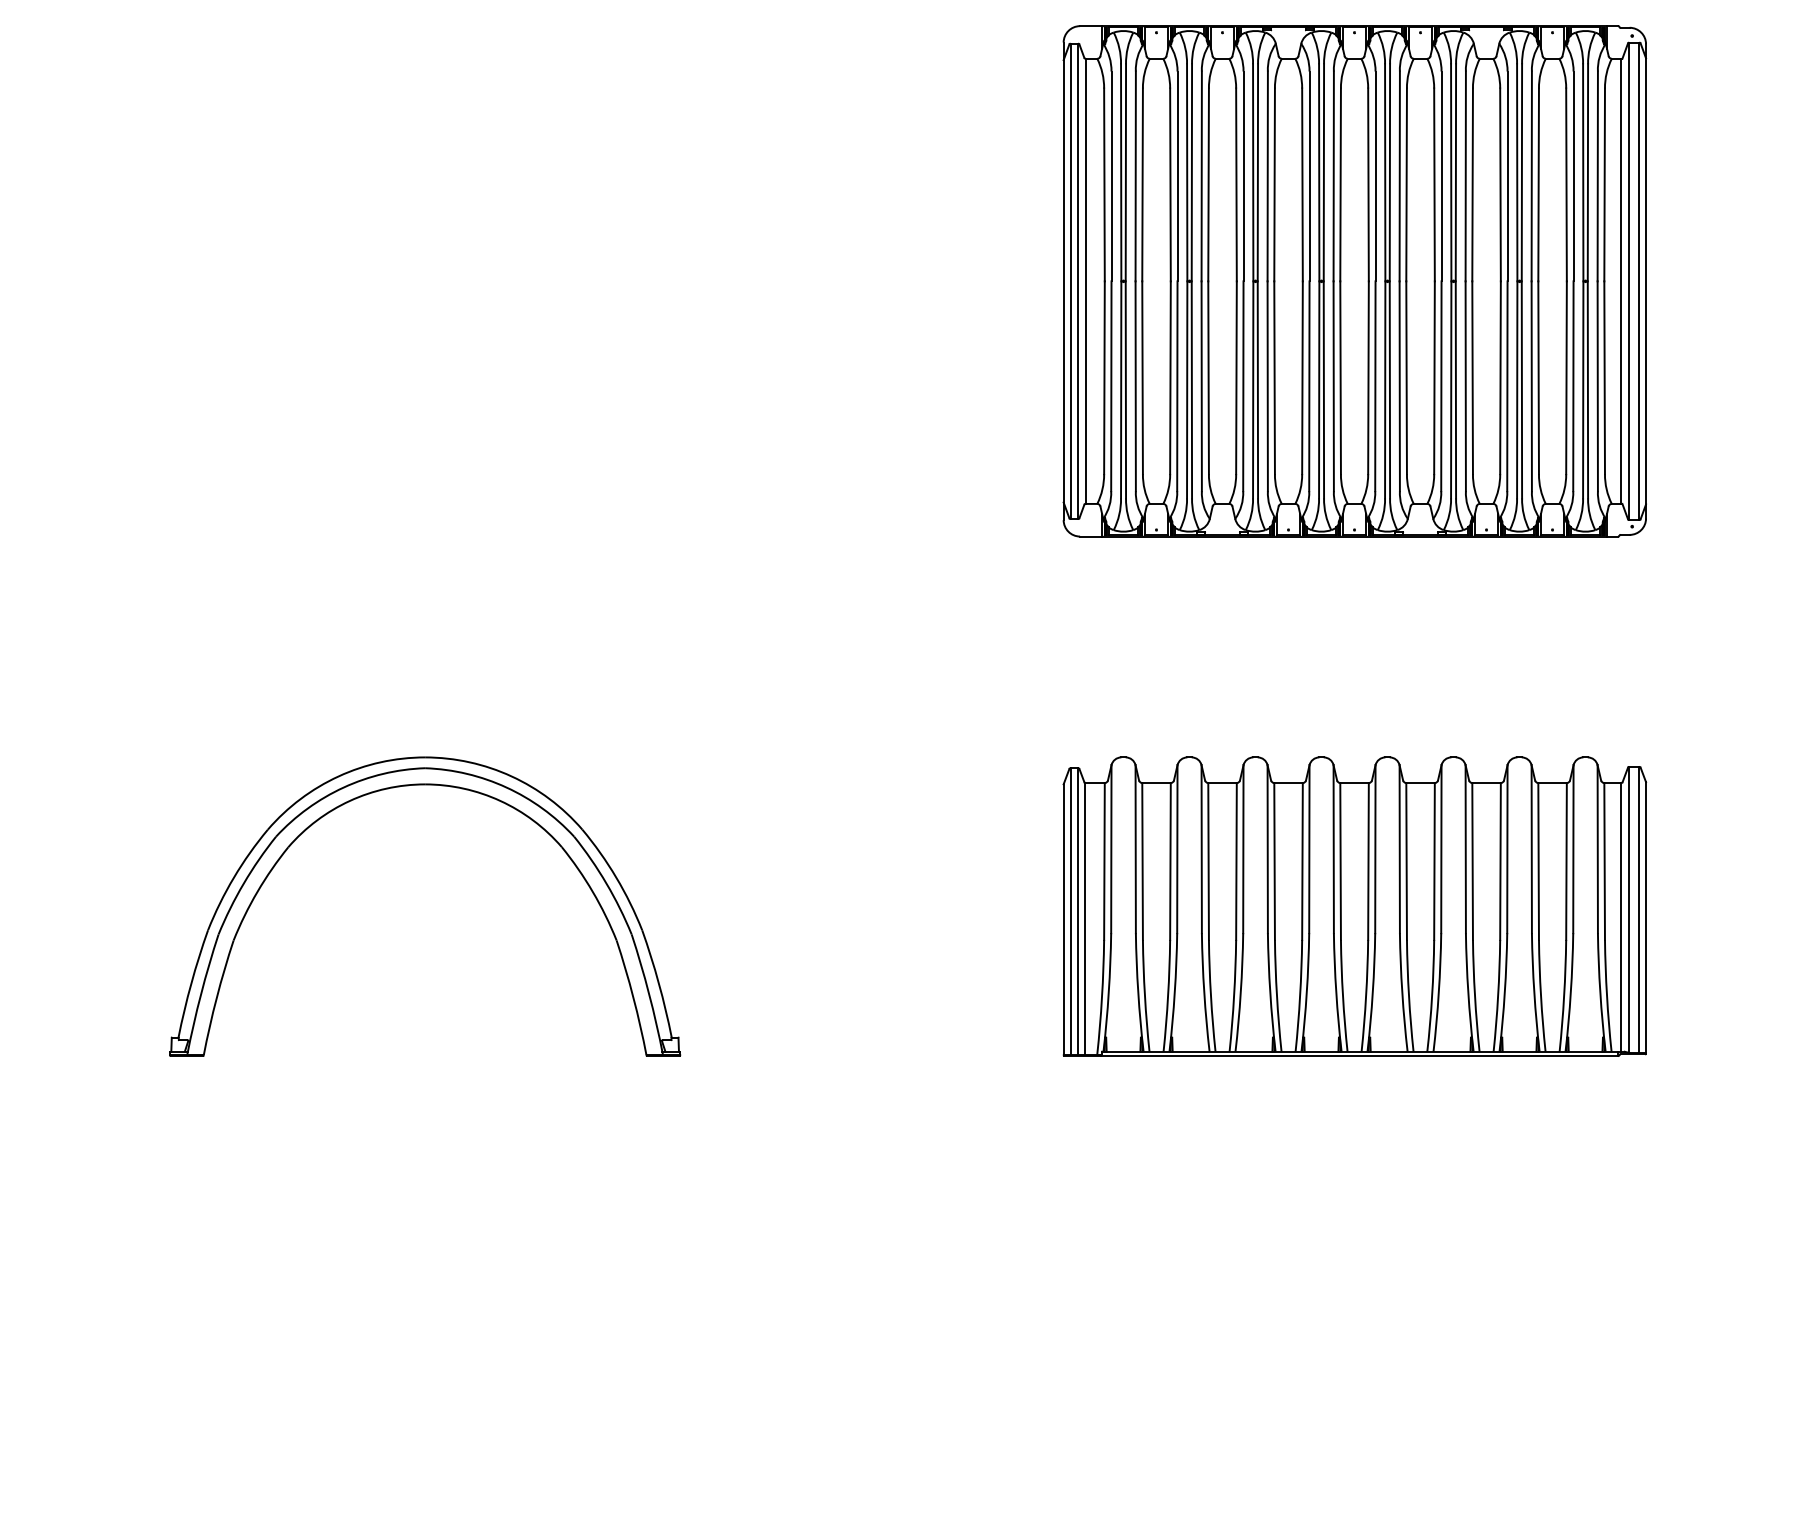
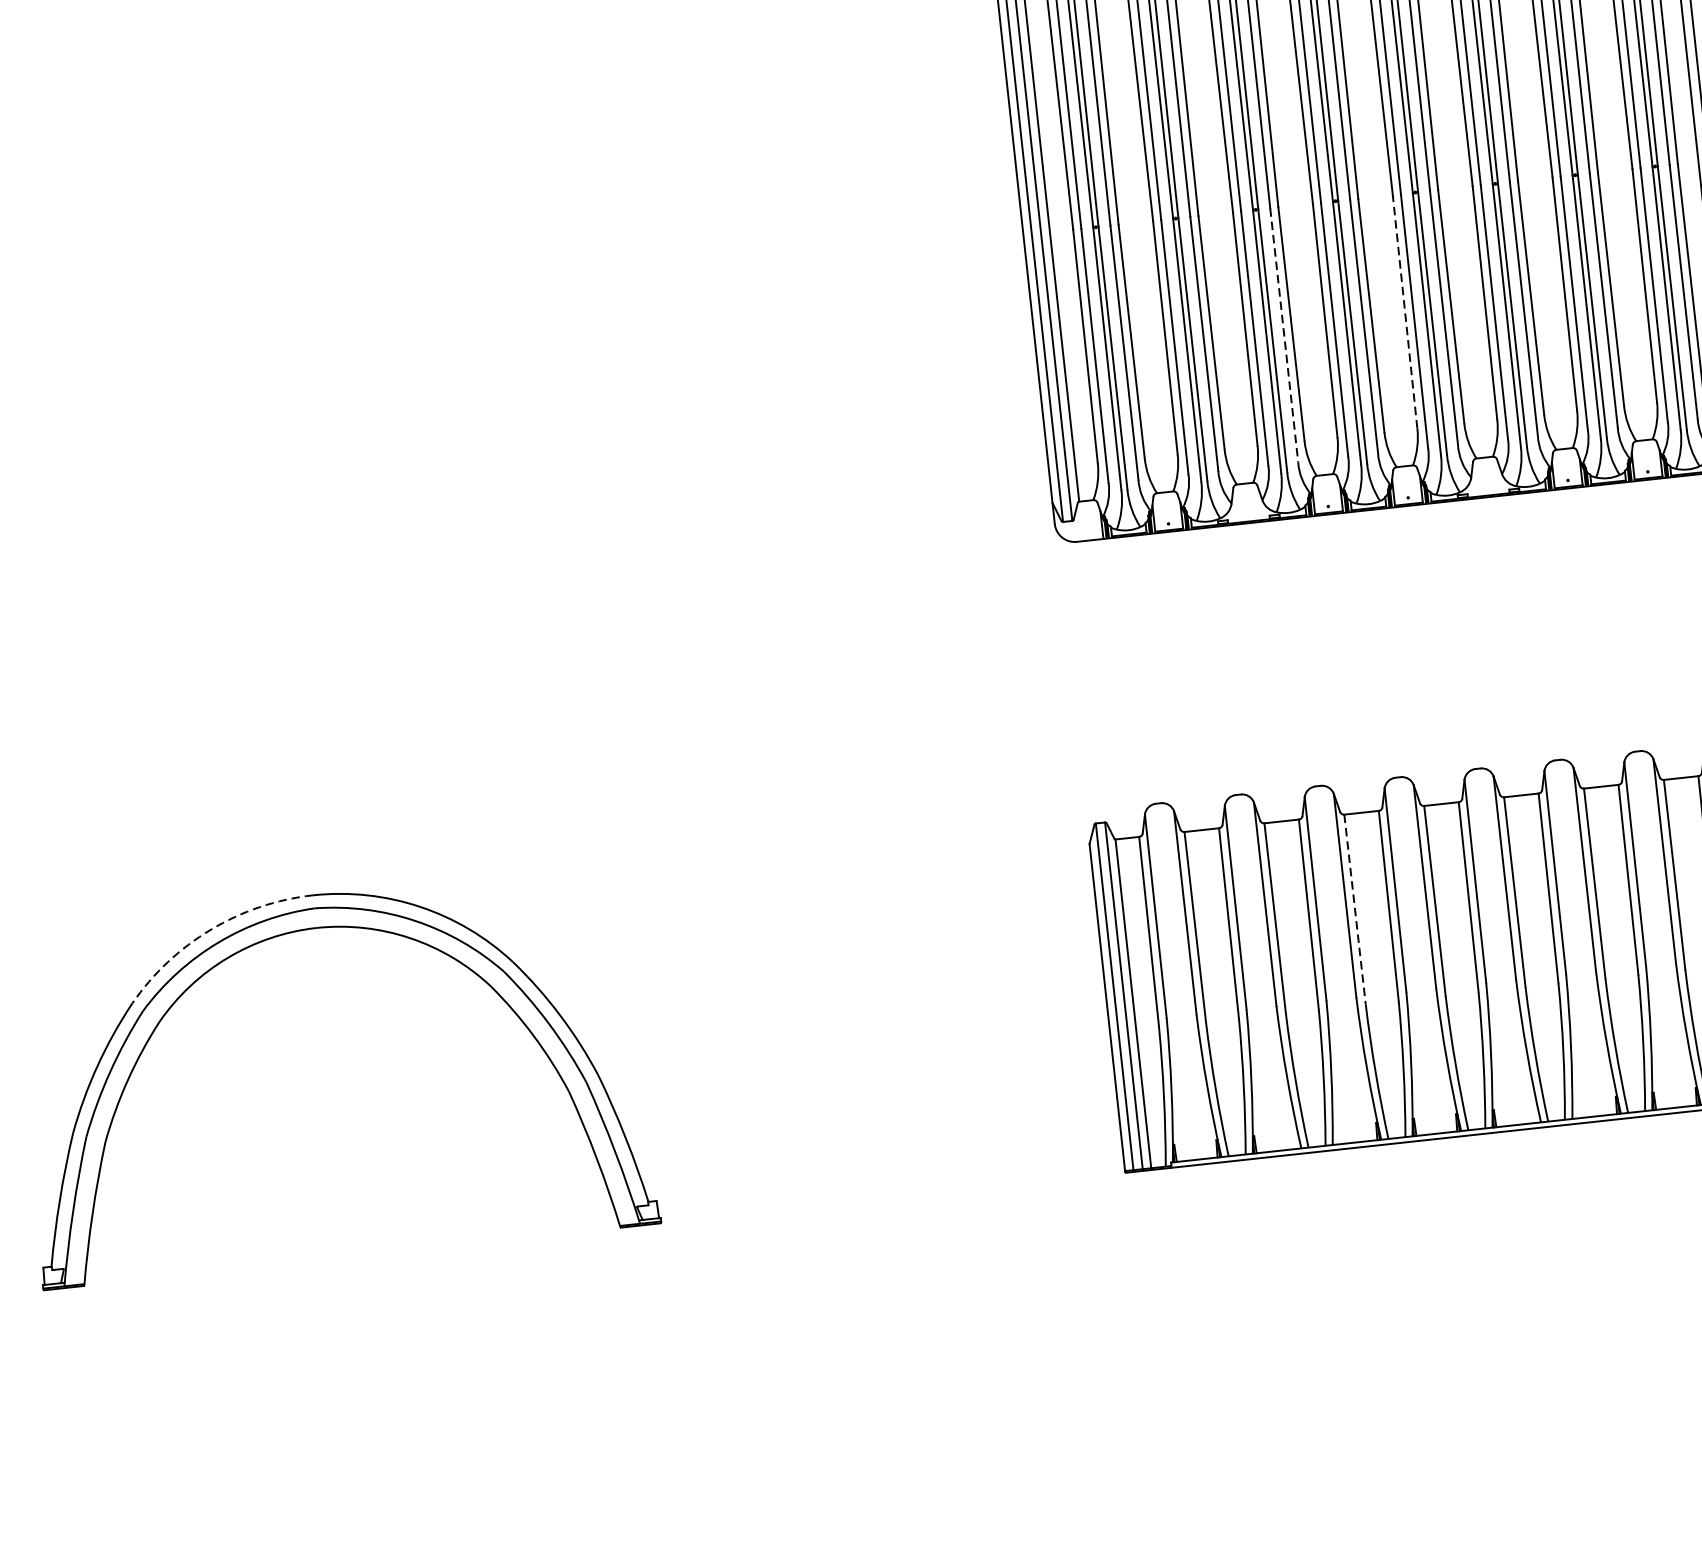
line: (1368, 377) -> (1405, 311), solid -> dashed
line: (1267, 386) -> (1283, 335), solid -> dashed
arc: (338, 776) -> (210, 929), solid -> dashed
line: (1274, 861) -> (1354, 909), solid -> dashed

